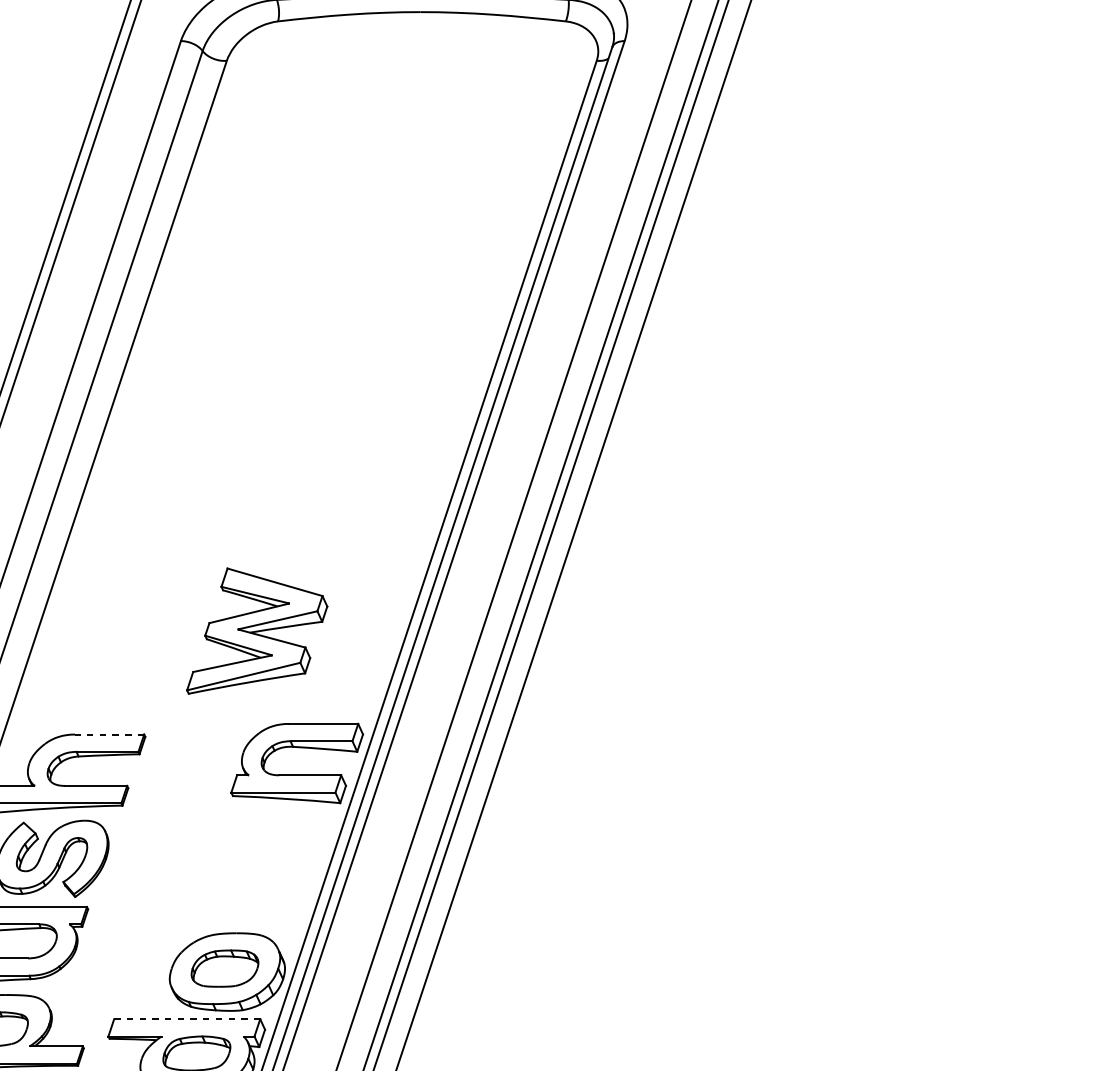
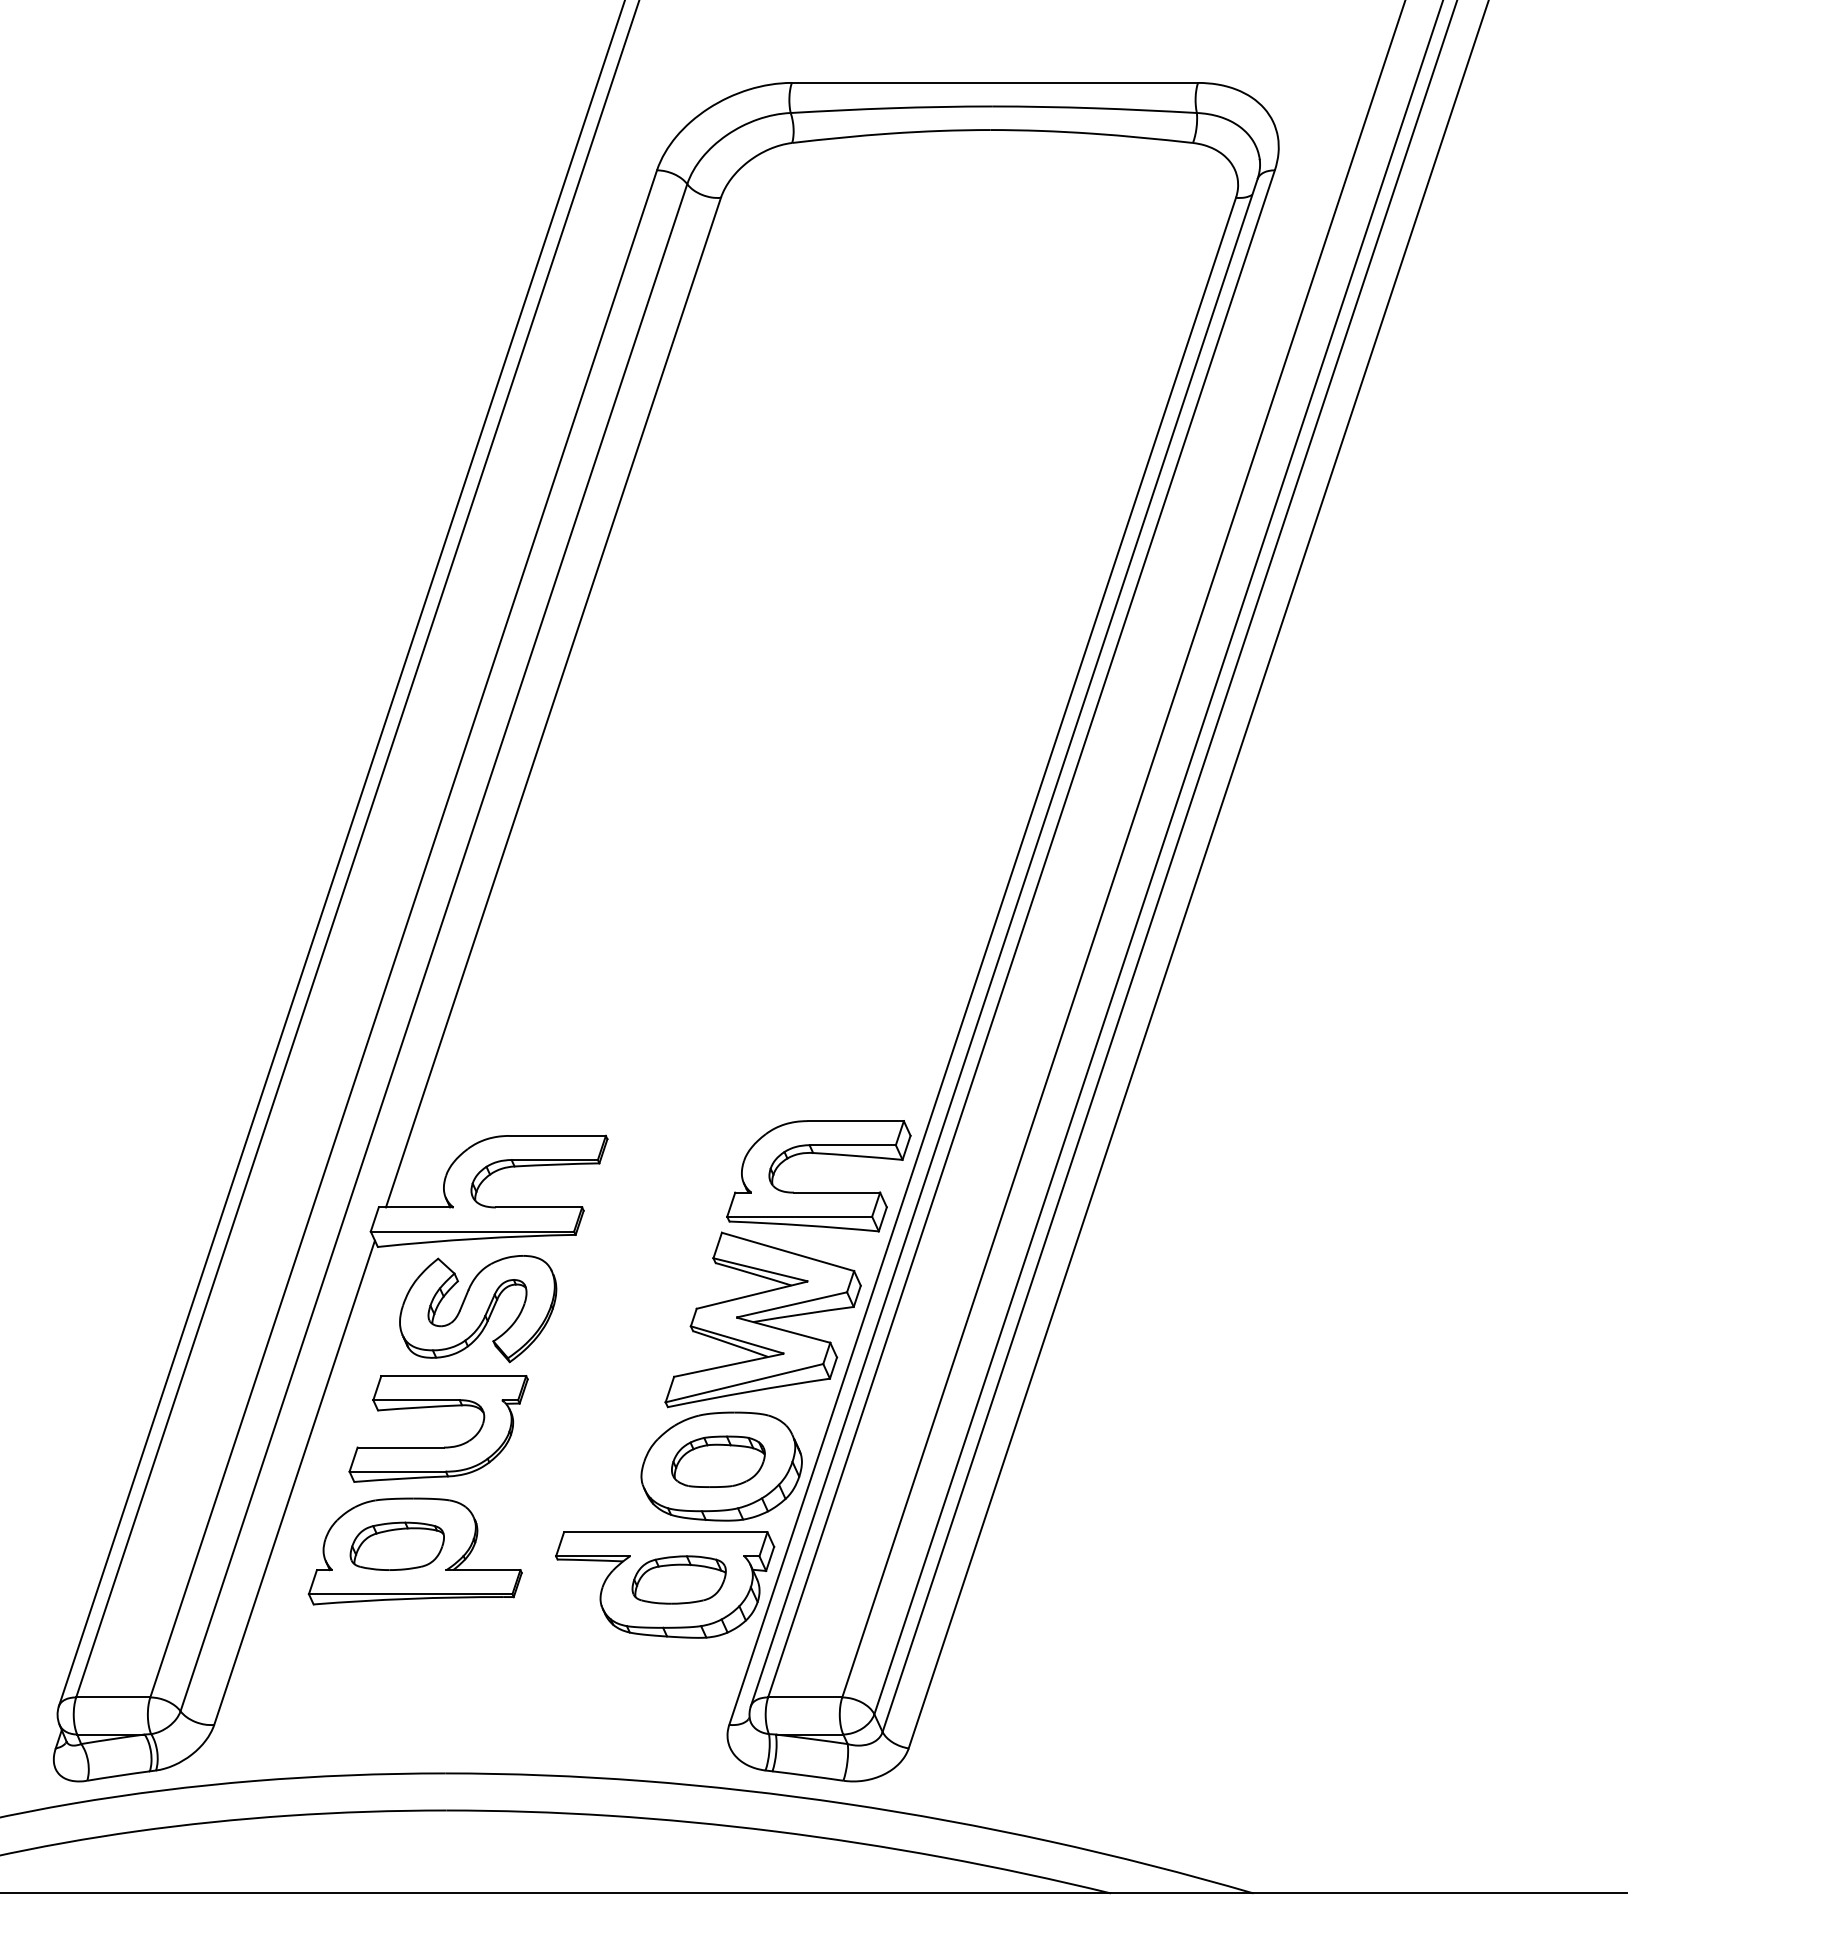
part: (256, 630) -> (762, 1319), moved
line: (109, 734) -> (557, 1135), dashed -> solid
line: (187, 1019) -> (665, 1532), dashed -> solid

